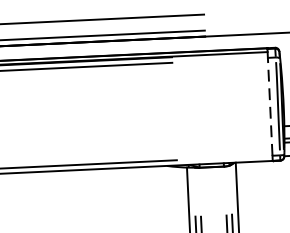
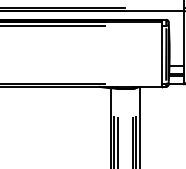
line: (270, 106) -> (161, 54), dashed -> solid

